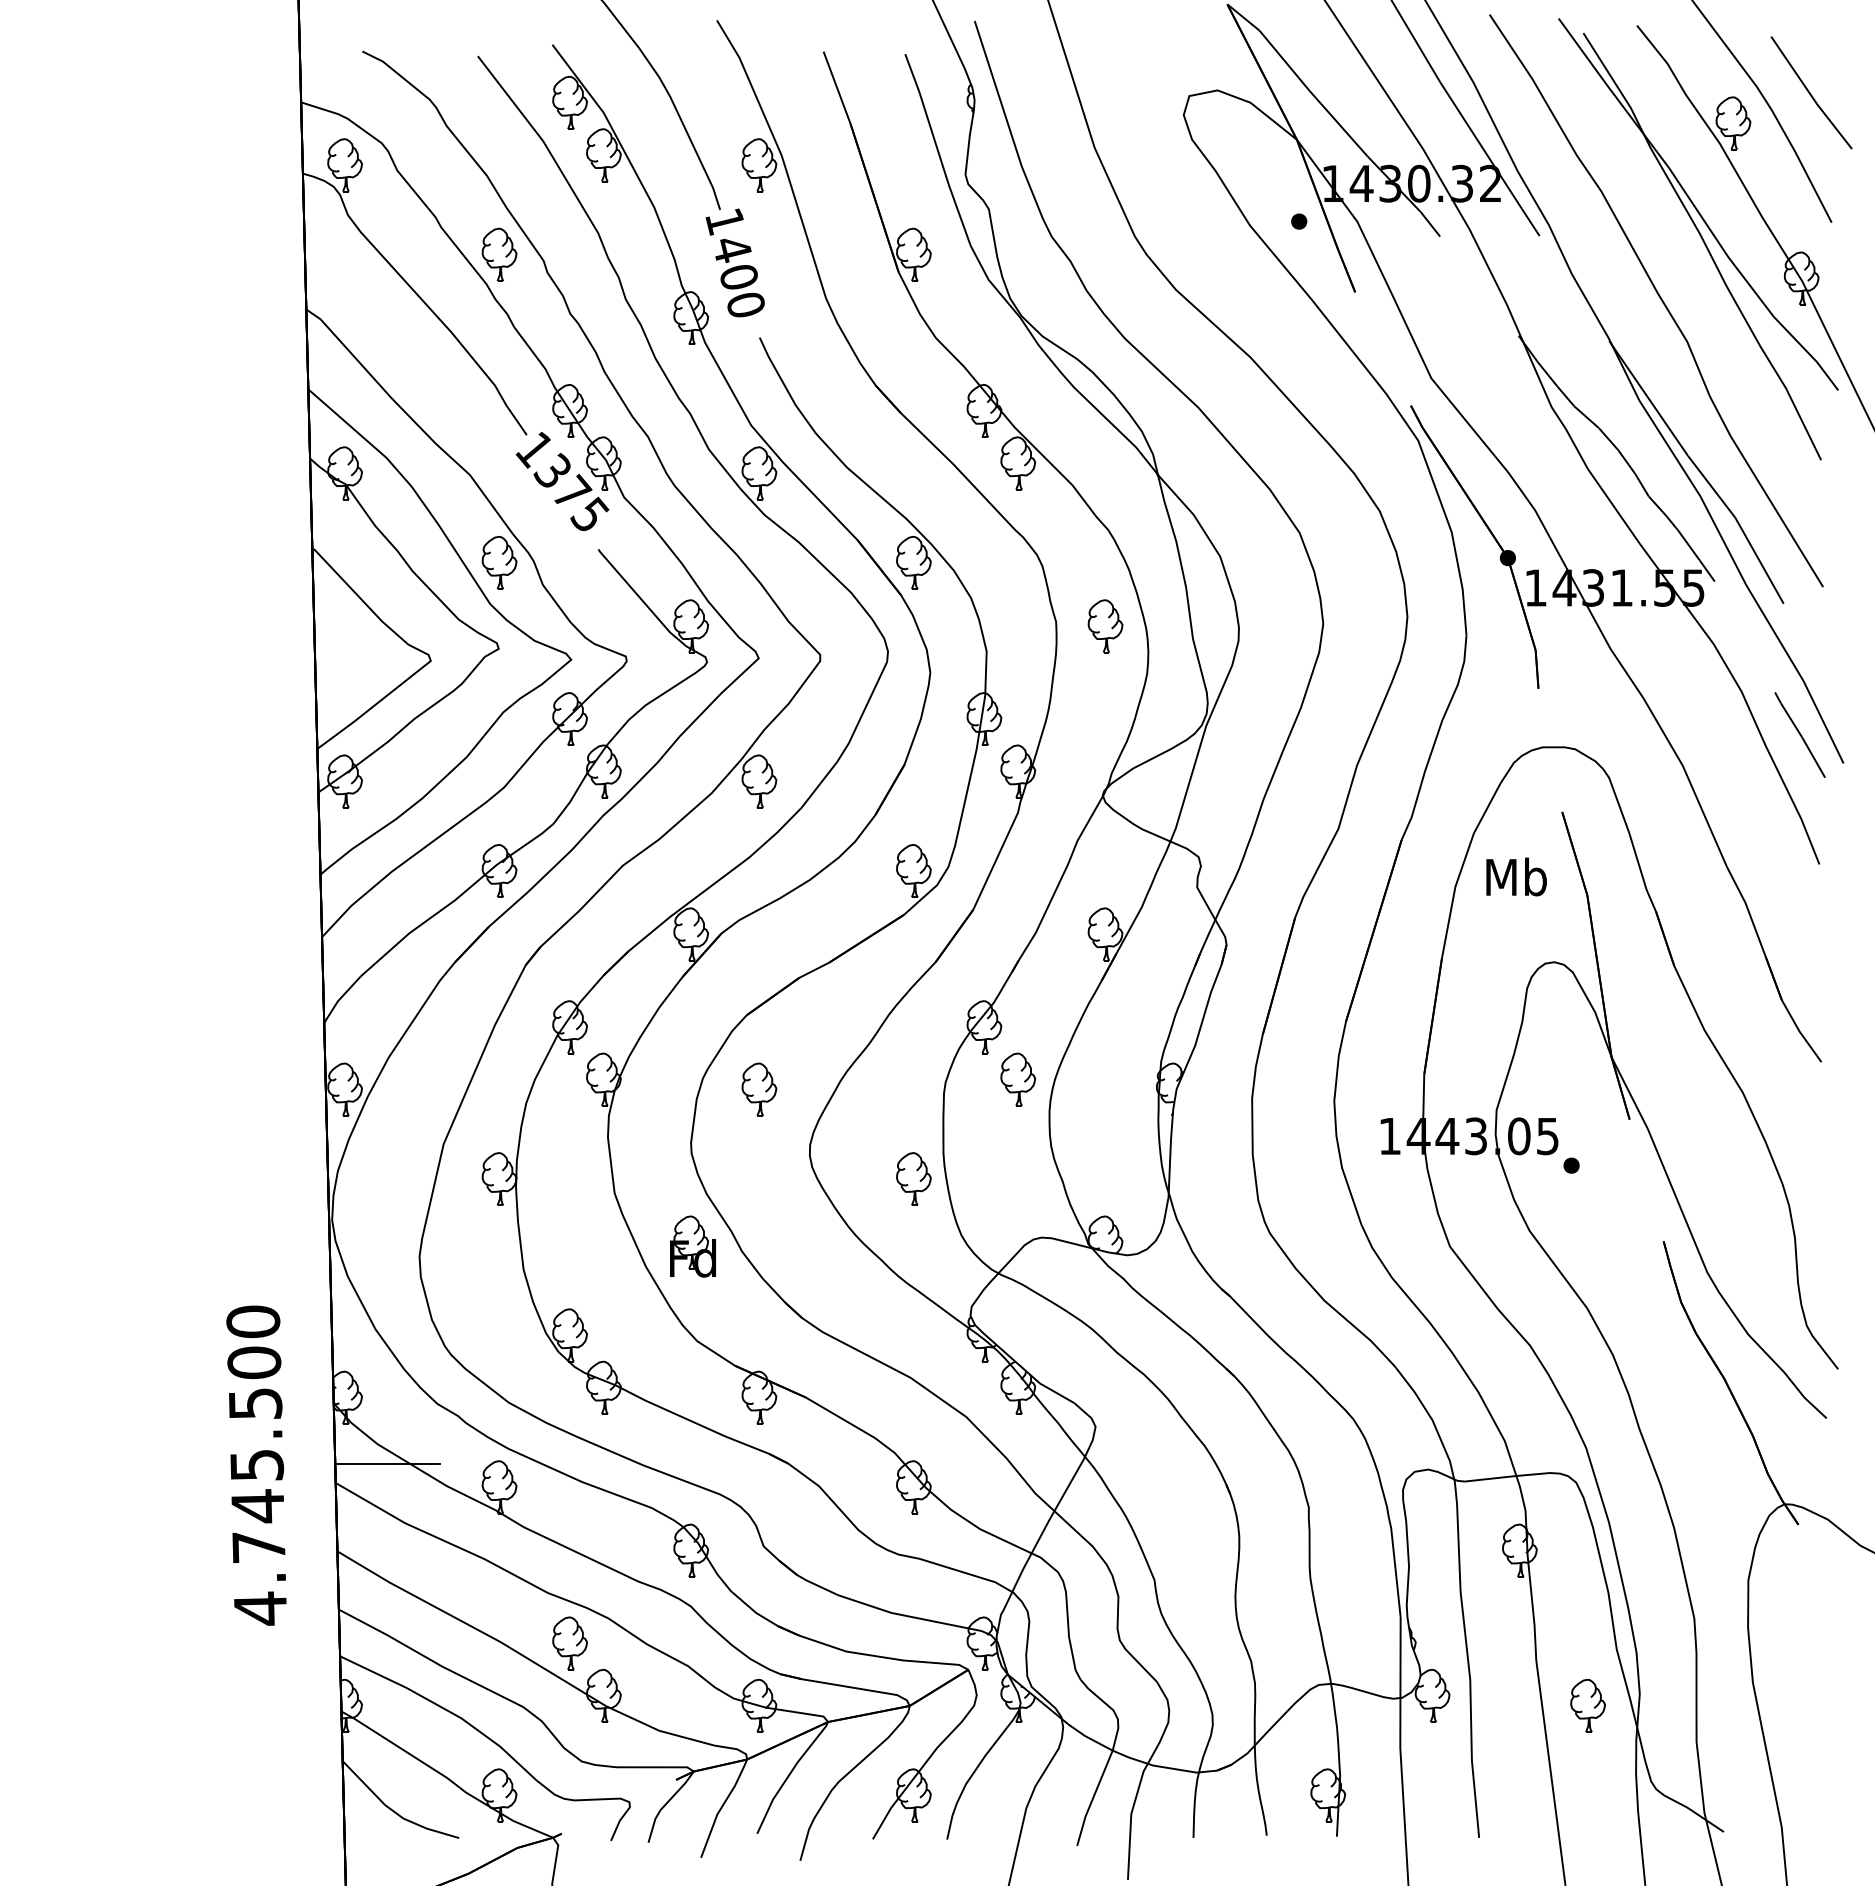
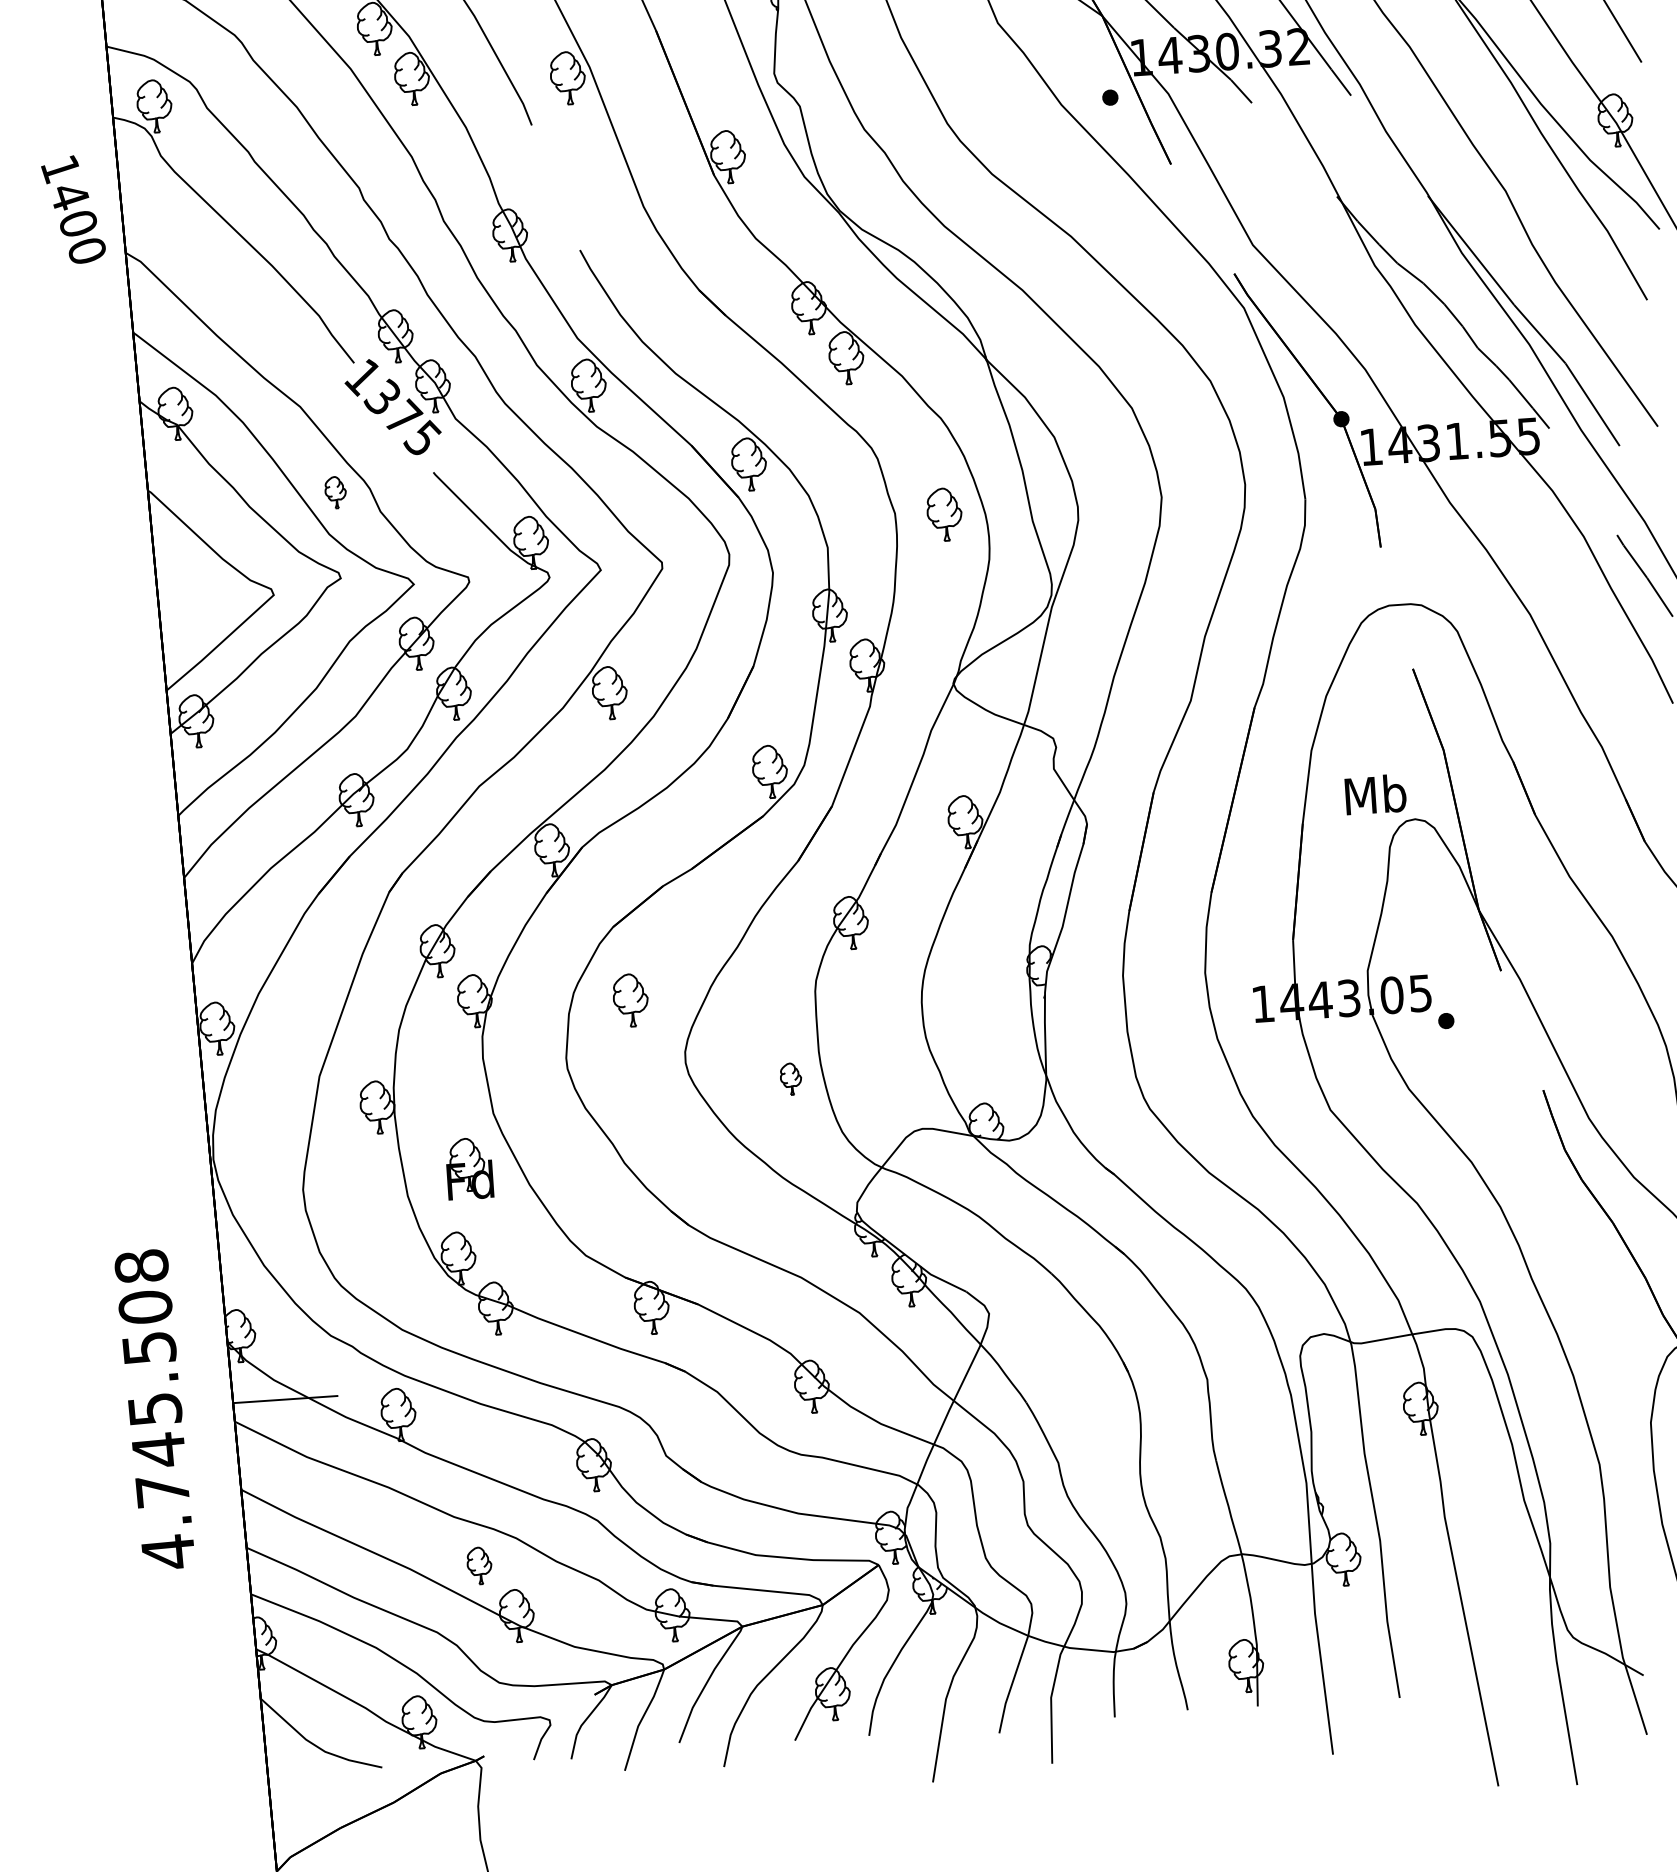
part: (499, 254) -> (314, 184), removed
text: (734, 262) -> (72, 209), moved
part: (499, 562) -> (335, 492), size x0.6
text: (1516, 876) -> (1375, 794), moved
part: (1018, 1079) -> (888, 972), removed
part: (913, 1178) -> (790, 1078), size x0.6
part: (692, 1246) -> (468, 1168), moved
text: (253, 1321) -> (141, 1266), 4.745.500 -> 4.745.508
part: (569, 1643) -> (479, 1565), size x0.7
part: (1587, 1705) -> (1498, 1558), removed

